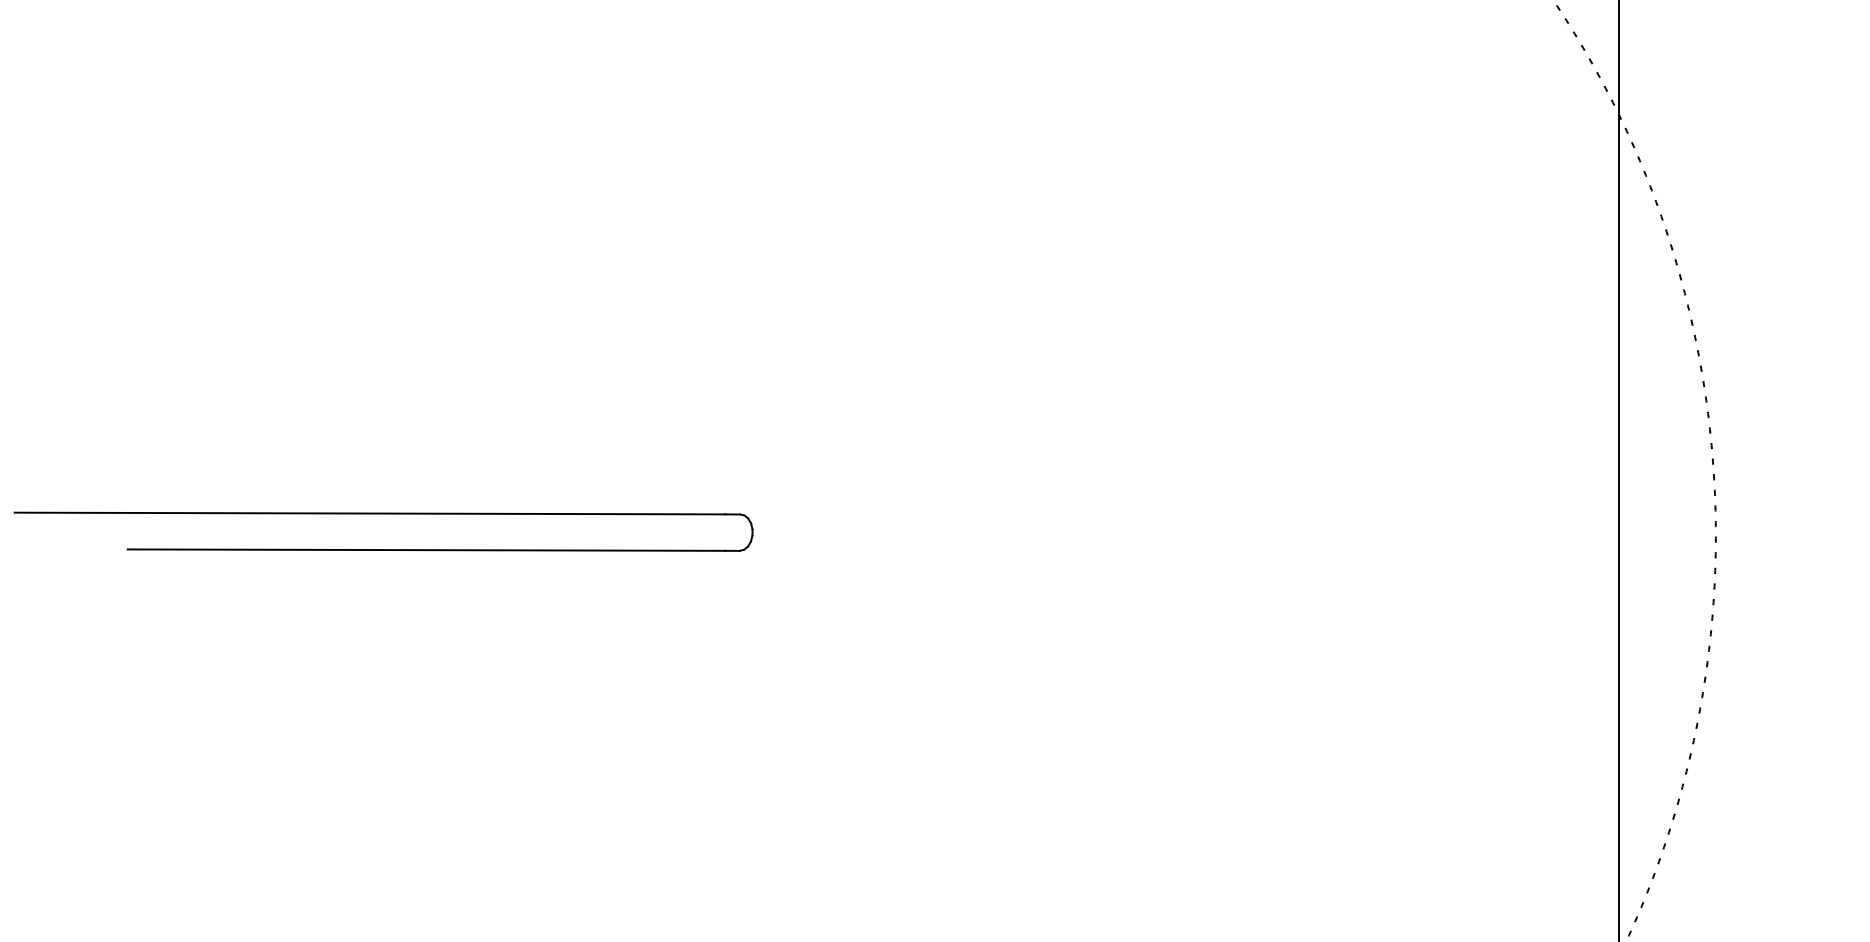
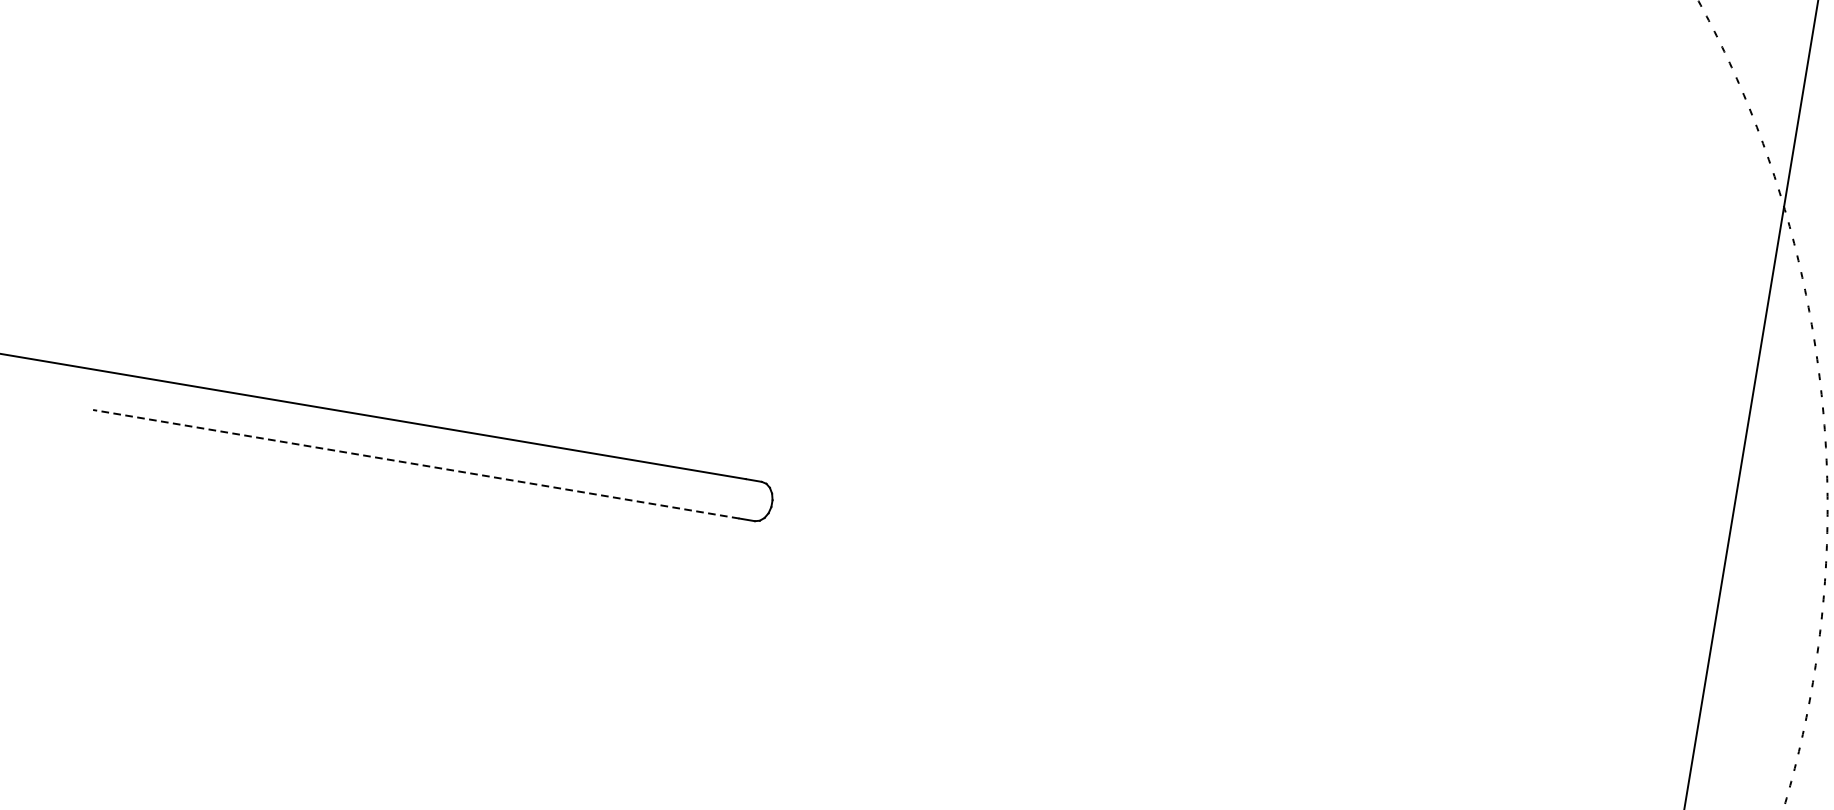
line: (426, 550) -> (416, 464), solid -> dashed

